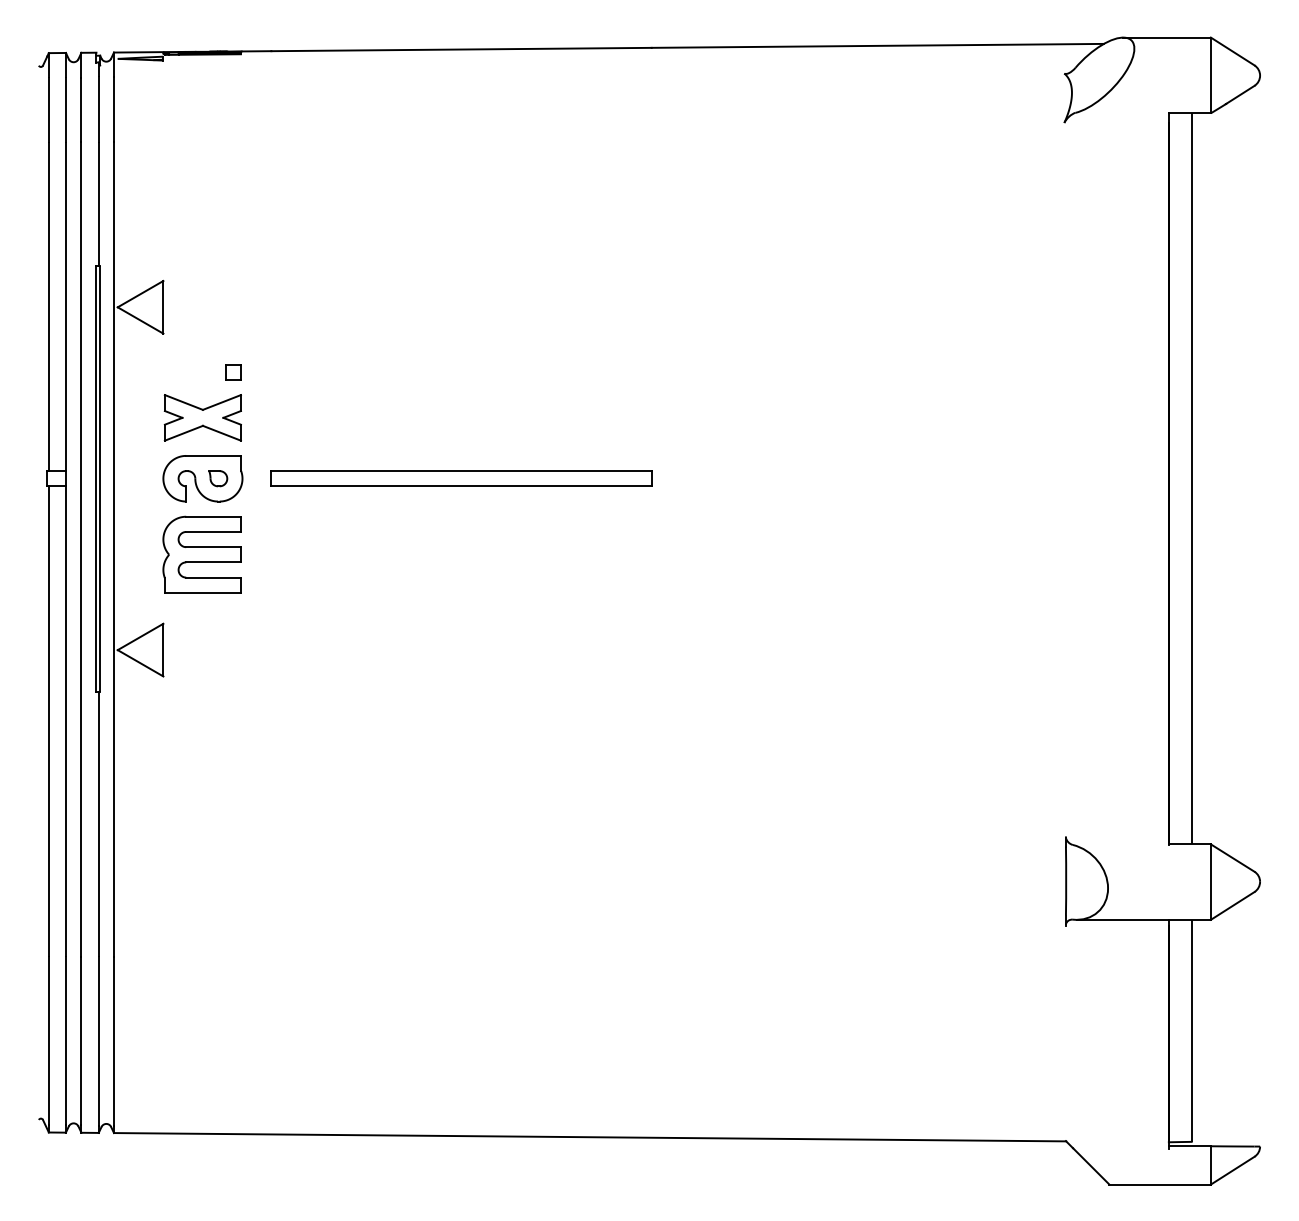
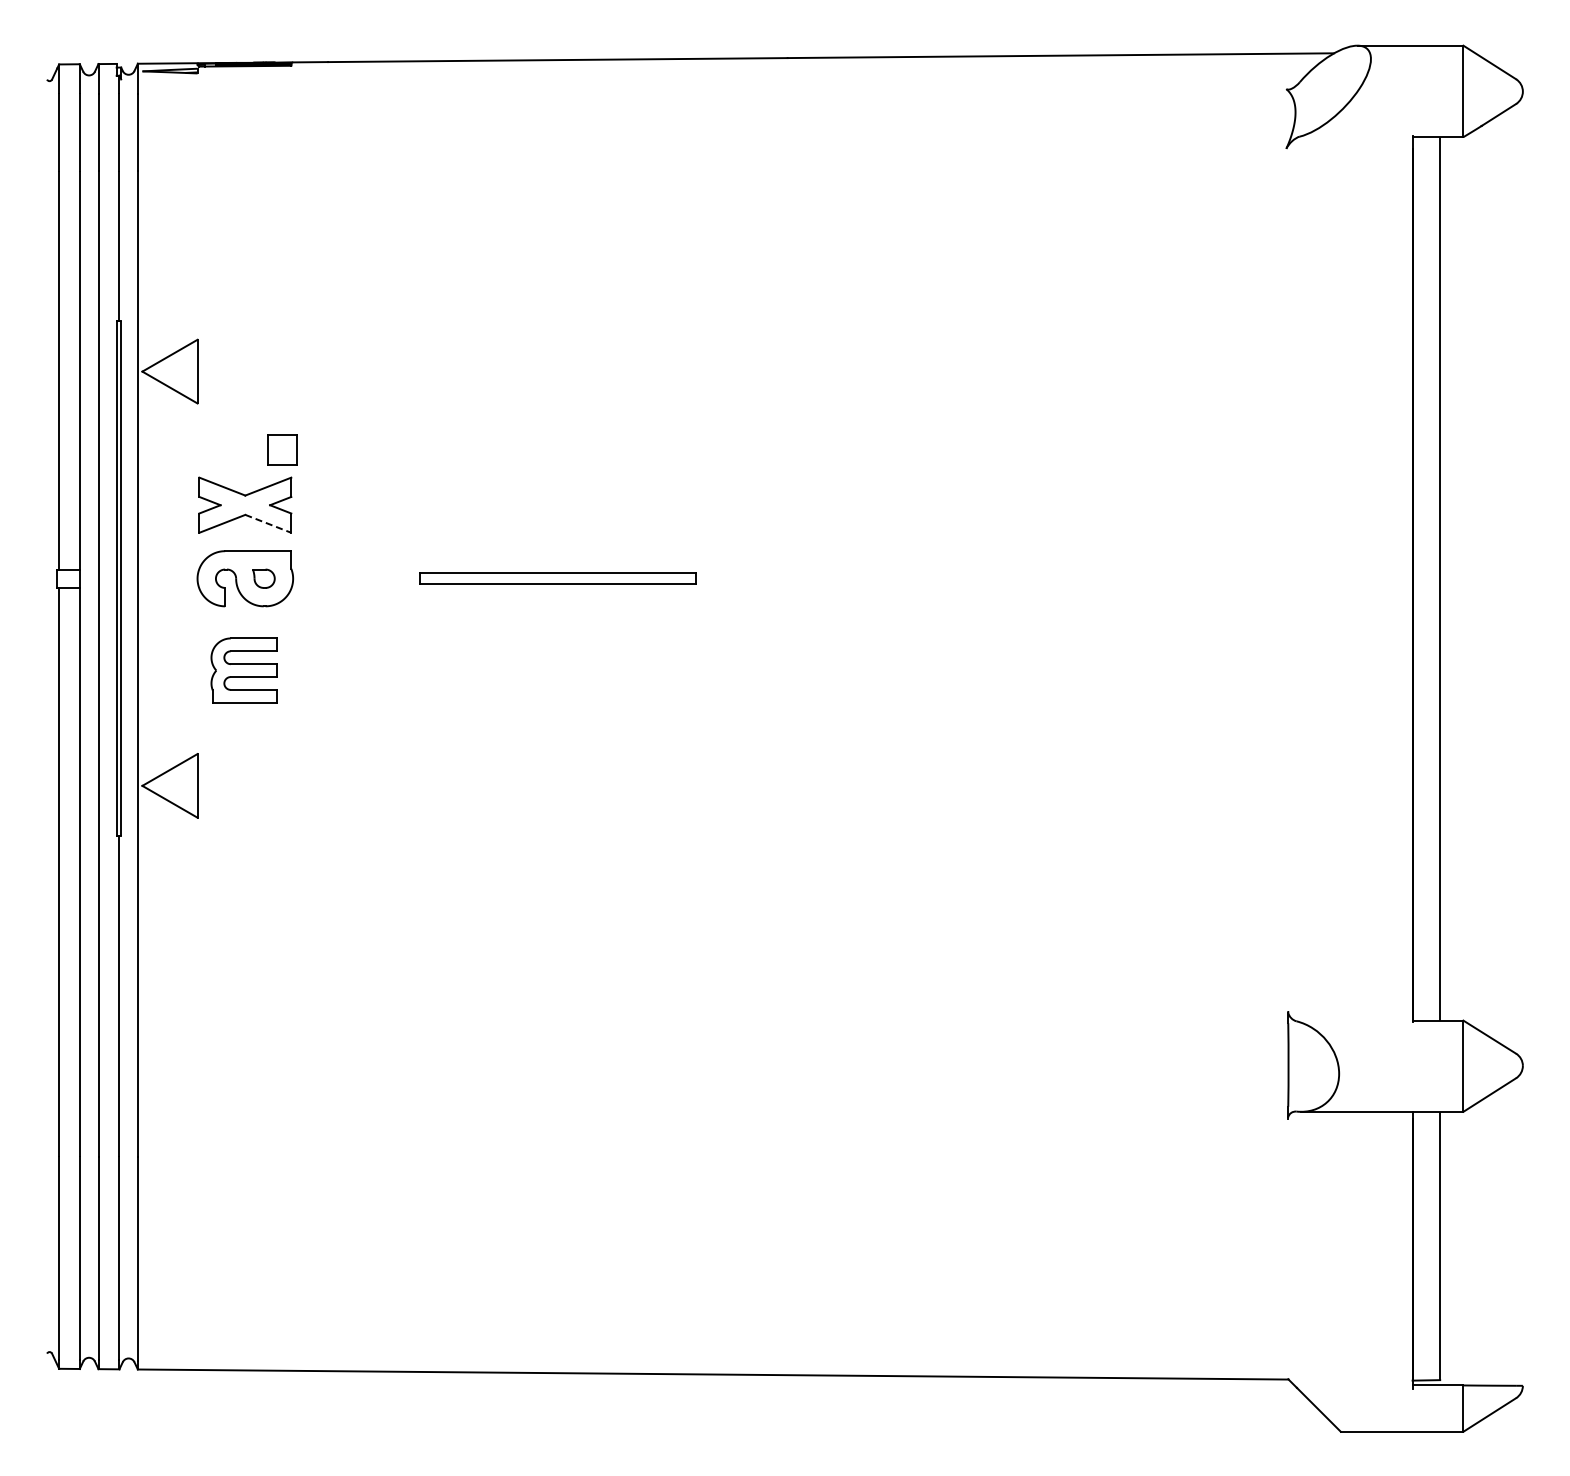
part: (232, 371) -> (281, 449), size x1.6
line: (222, 433) -> (268, 523), solid -> dashed
part: (461, 478) -> (557, 578), size x0.6
part: (201, 554) -> (243, 670), size x0.7

